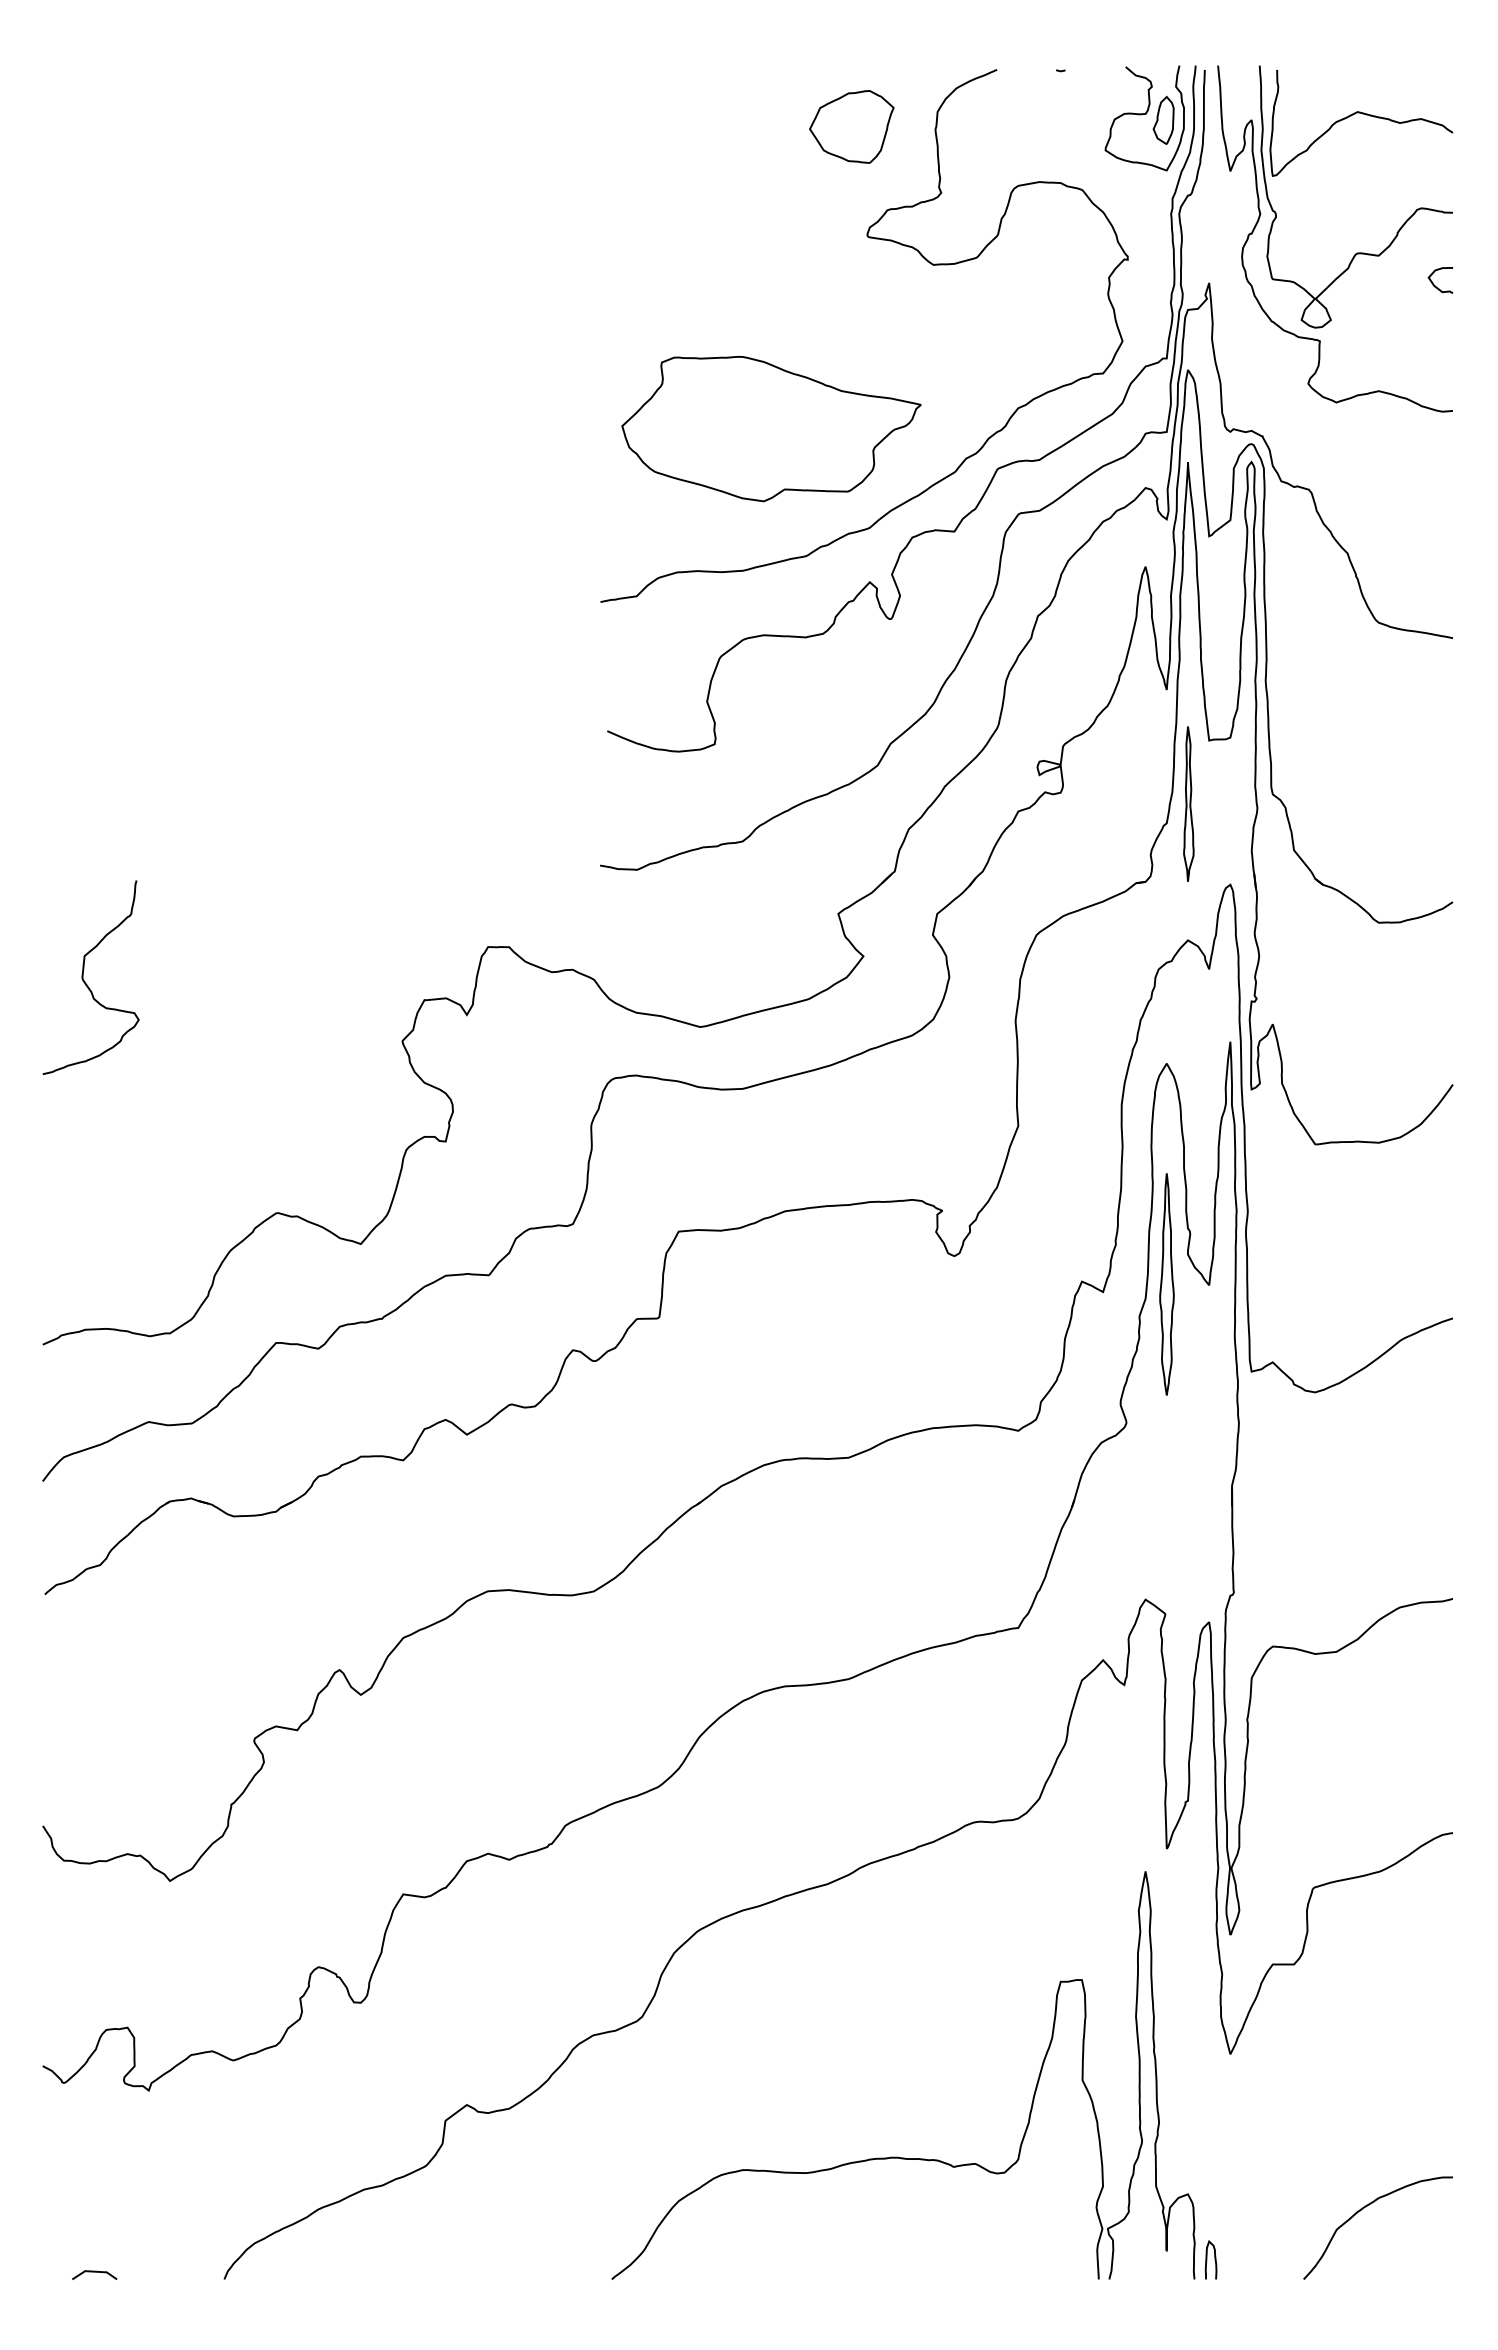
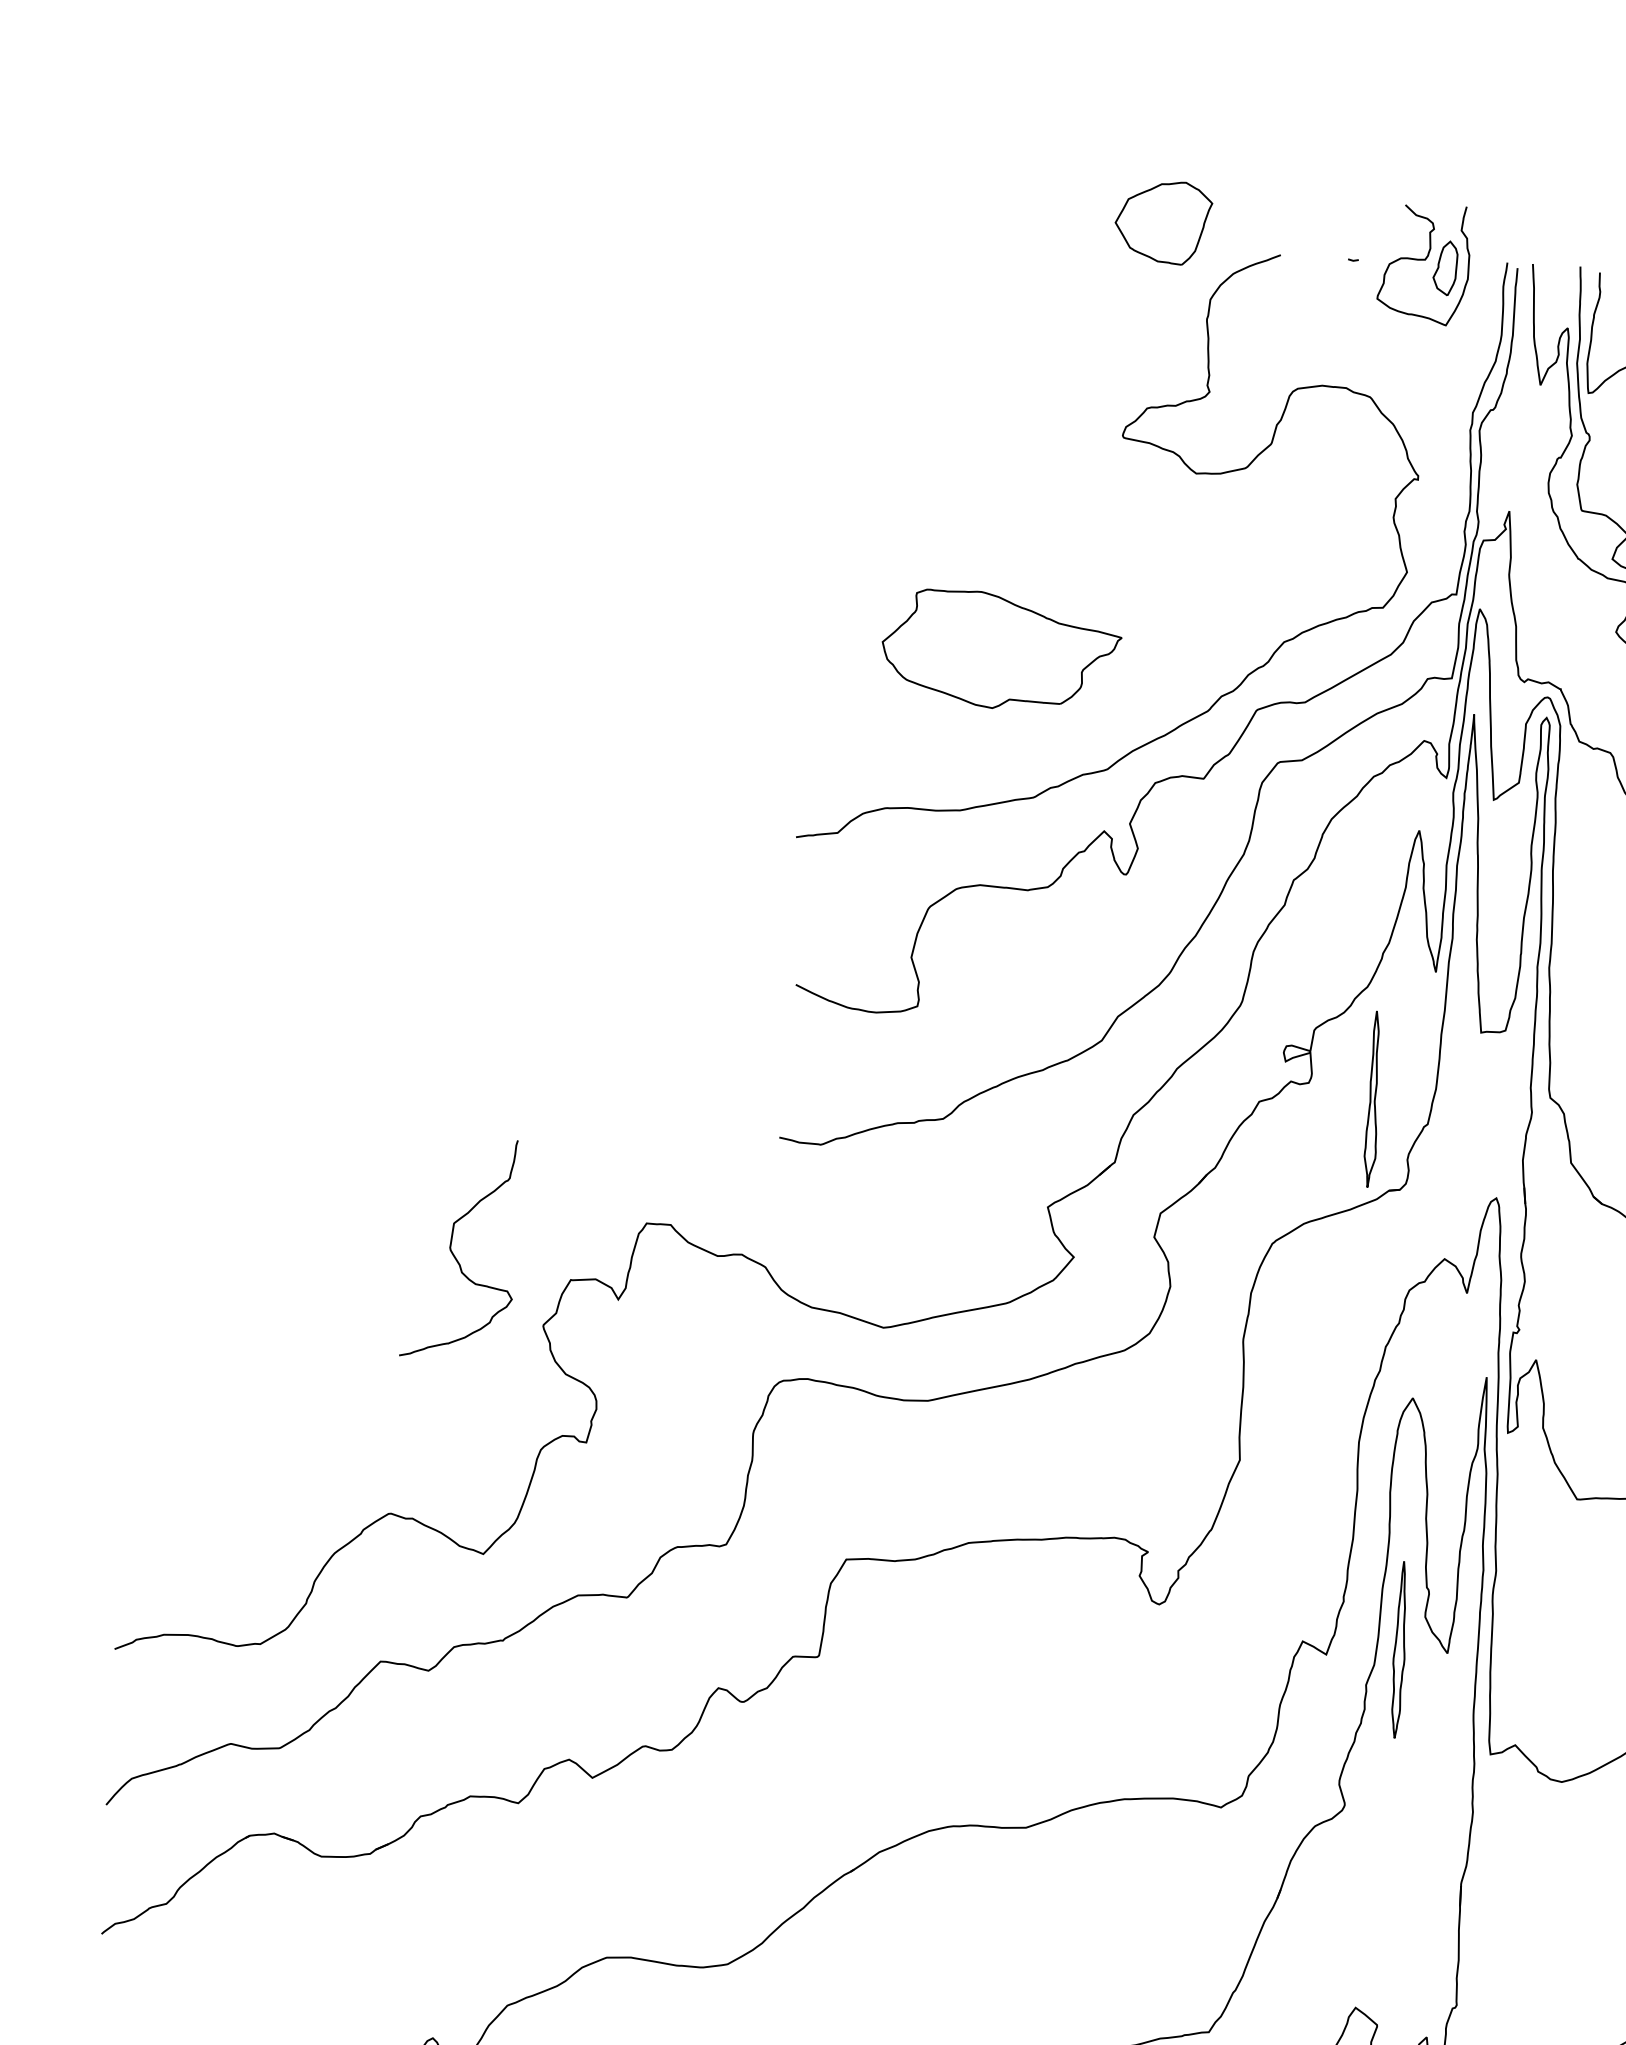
part: (1144, 118) -> (1423, 264), moved
part: (851, 126) -> (1163, 222), moved
part: (771, 429) -> (1001, 651), size x0.7
part: (1188, 803) -> (1372, 1098), moved
curve: (85, 981) -> (453, 1252), moved
part: (1166, 1284) -> (1398, 1649), size x0.7

